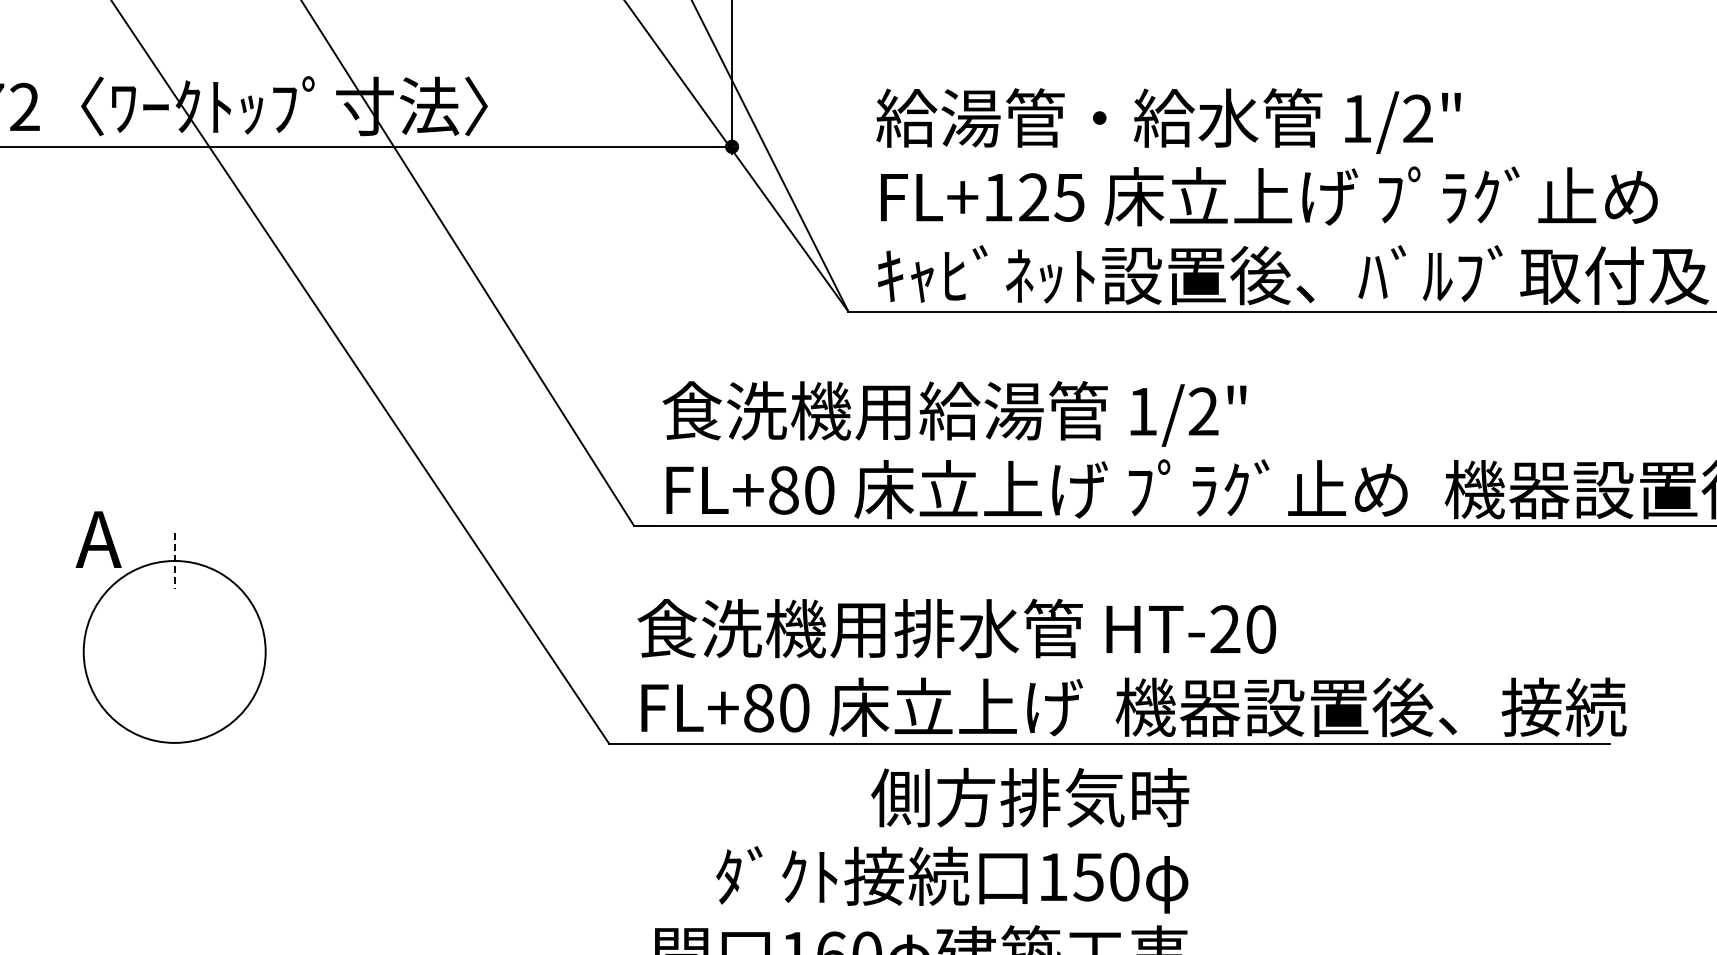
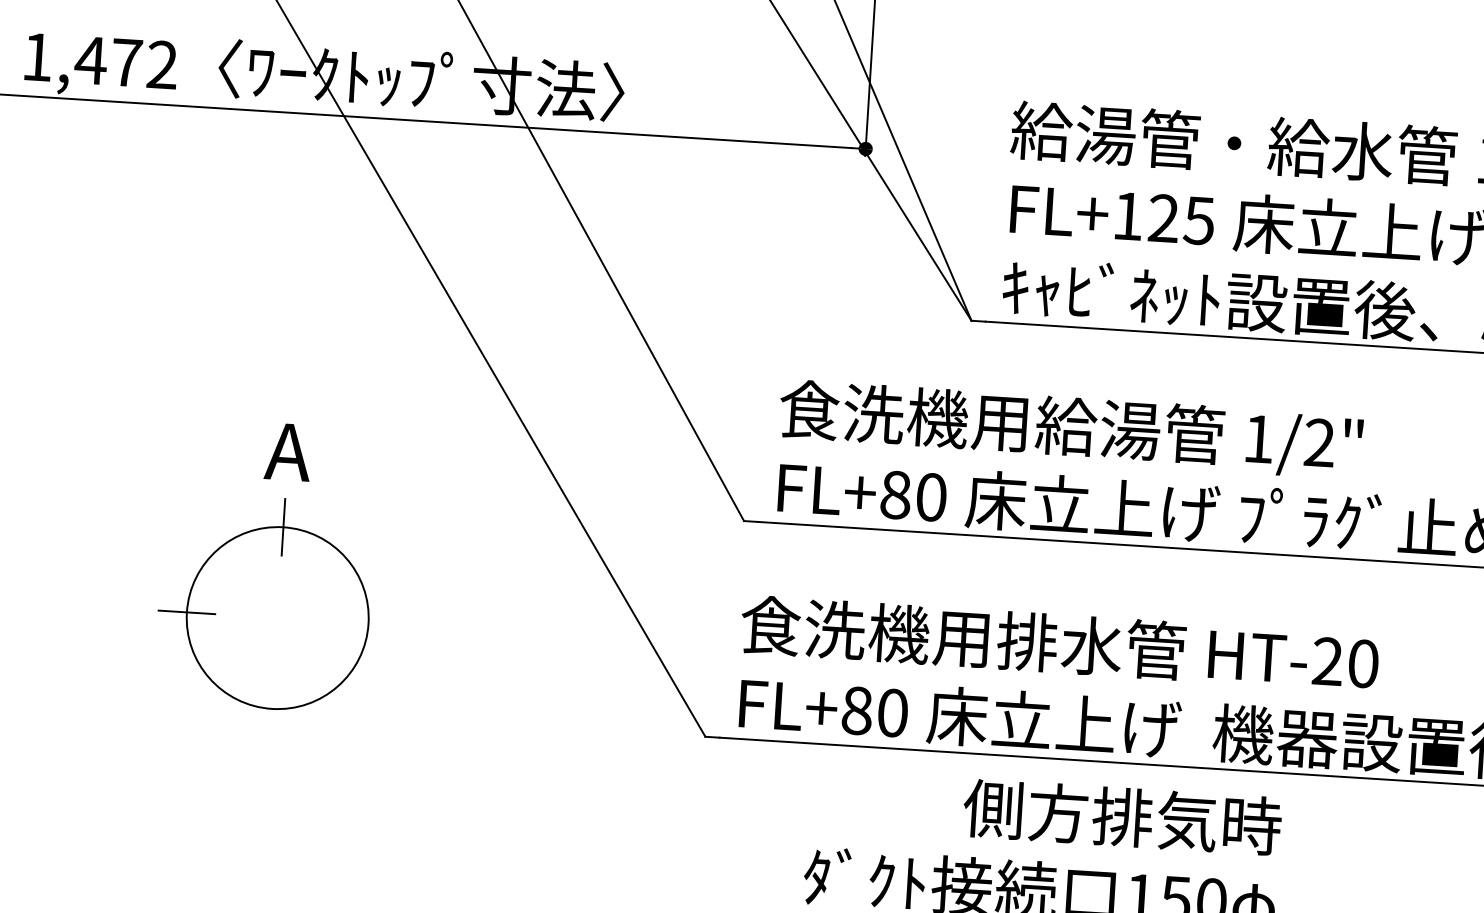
text: (98, 539) -> (287, 451), moved
line: (174, 561) -> (283, 527), dashed -> solid
line: (83, 651) -> (186, 611), added

